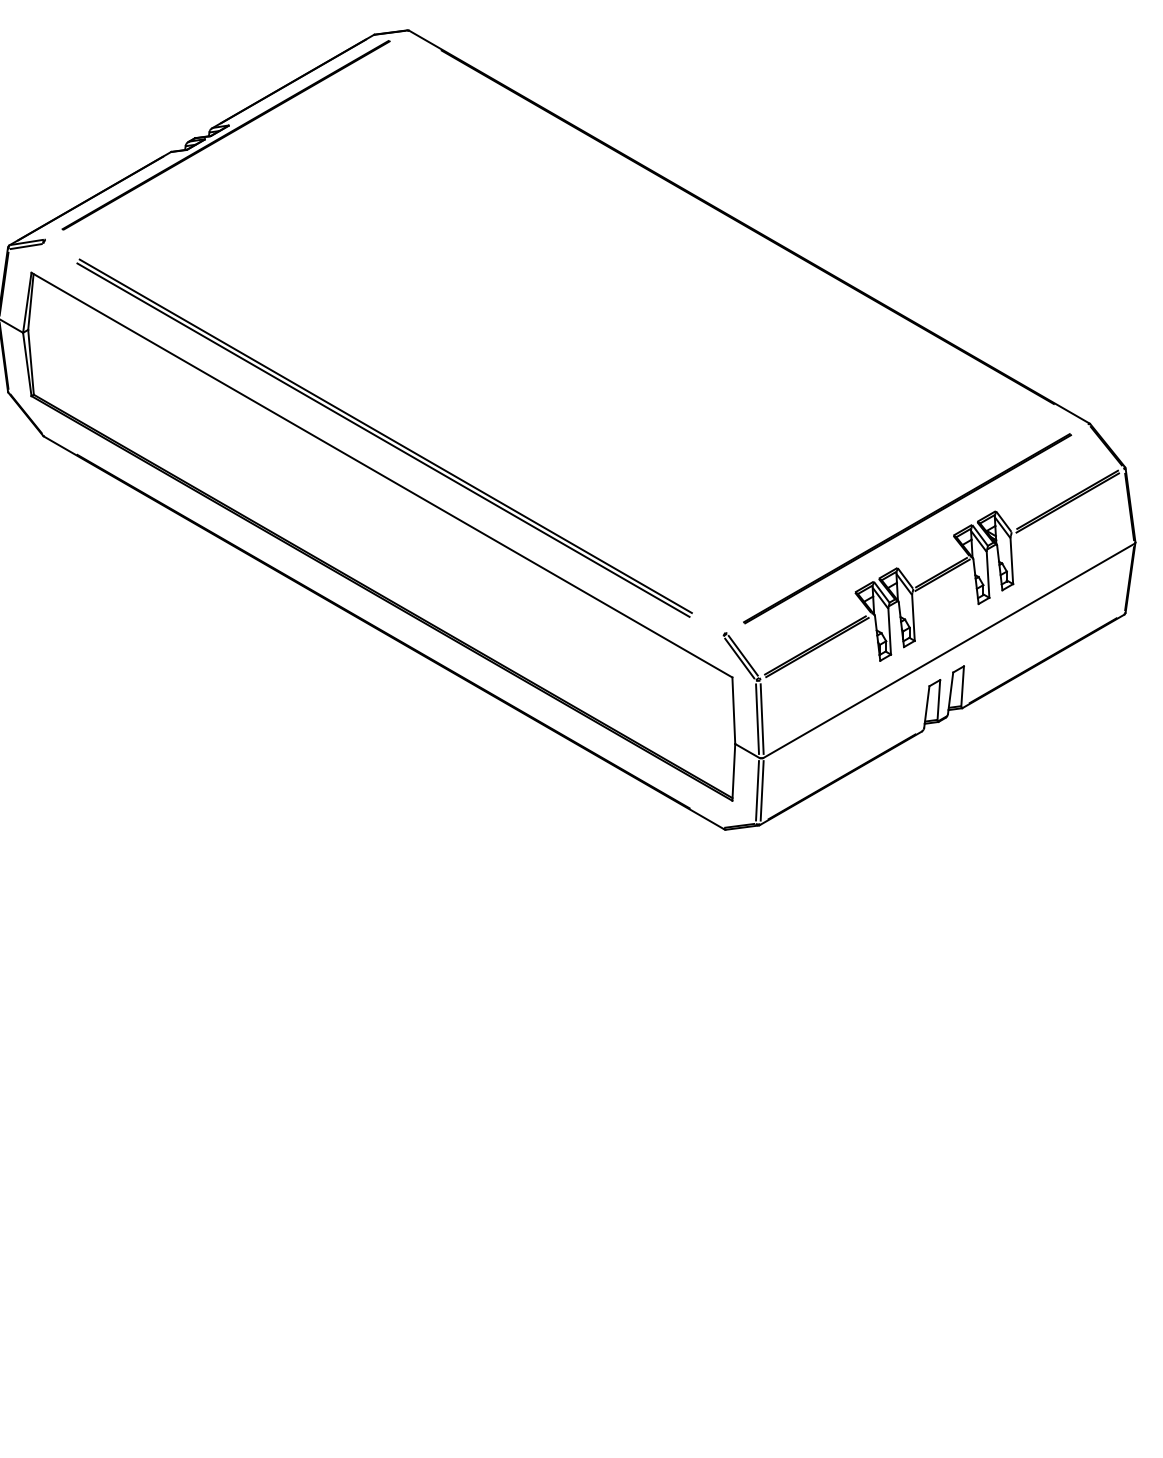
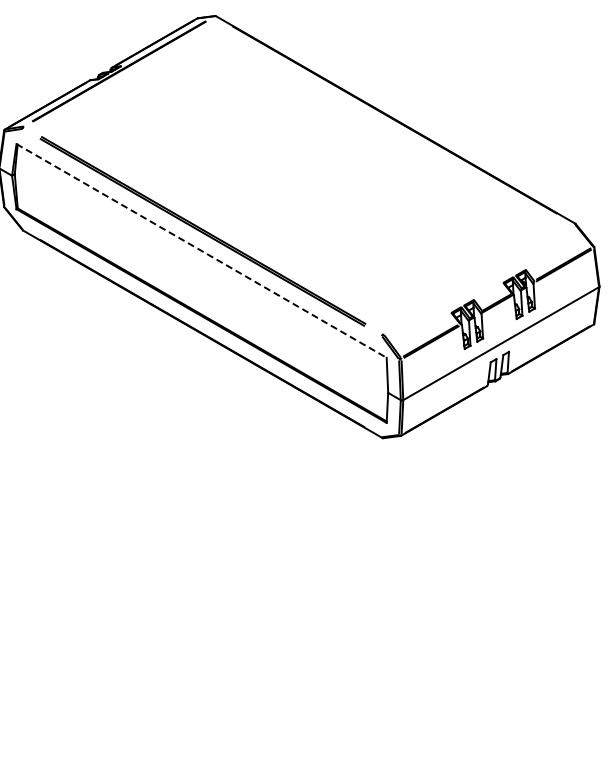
line: (381, 474) -> (201, 250), solid -> dashed
line: (906, 529) -> (478, 279), removed

